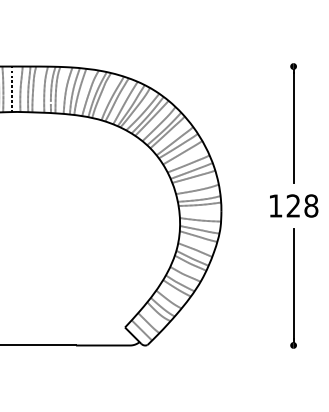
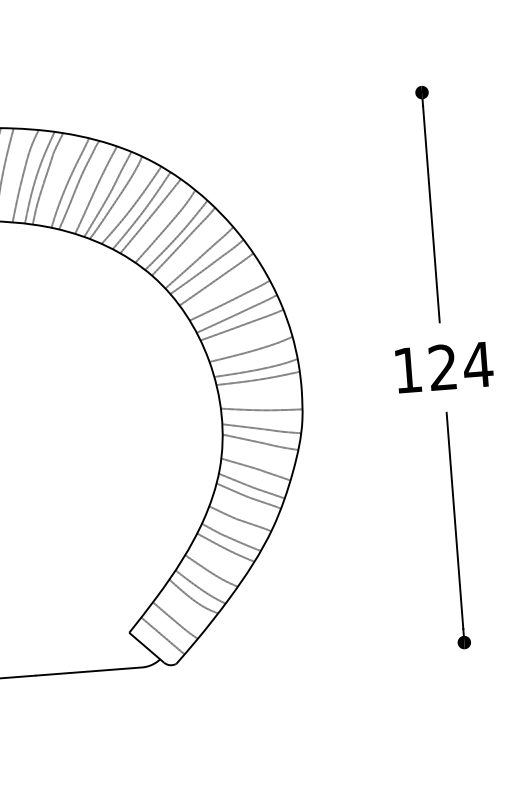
text: (310, 205) -> (476, 364), 128 -> 124

